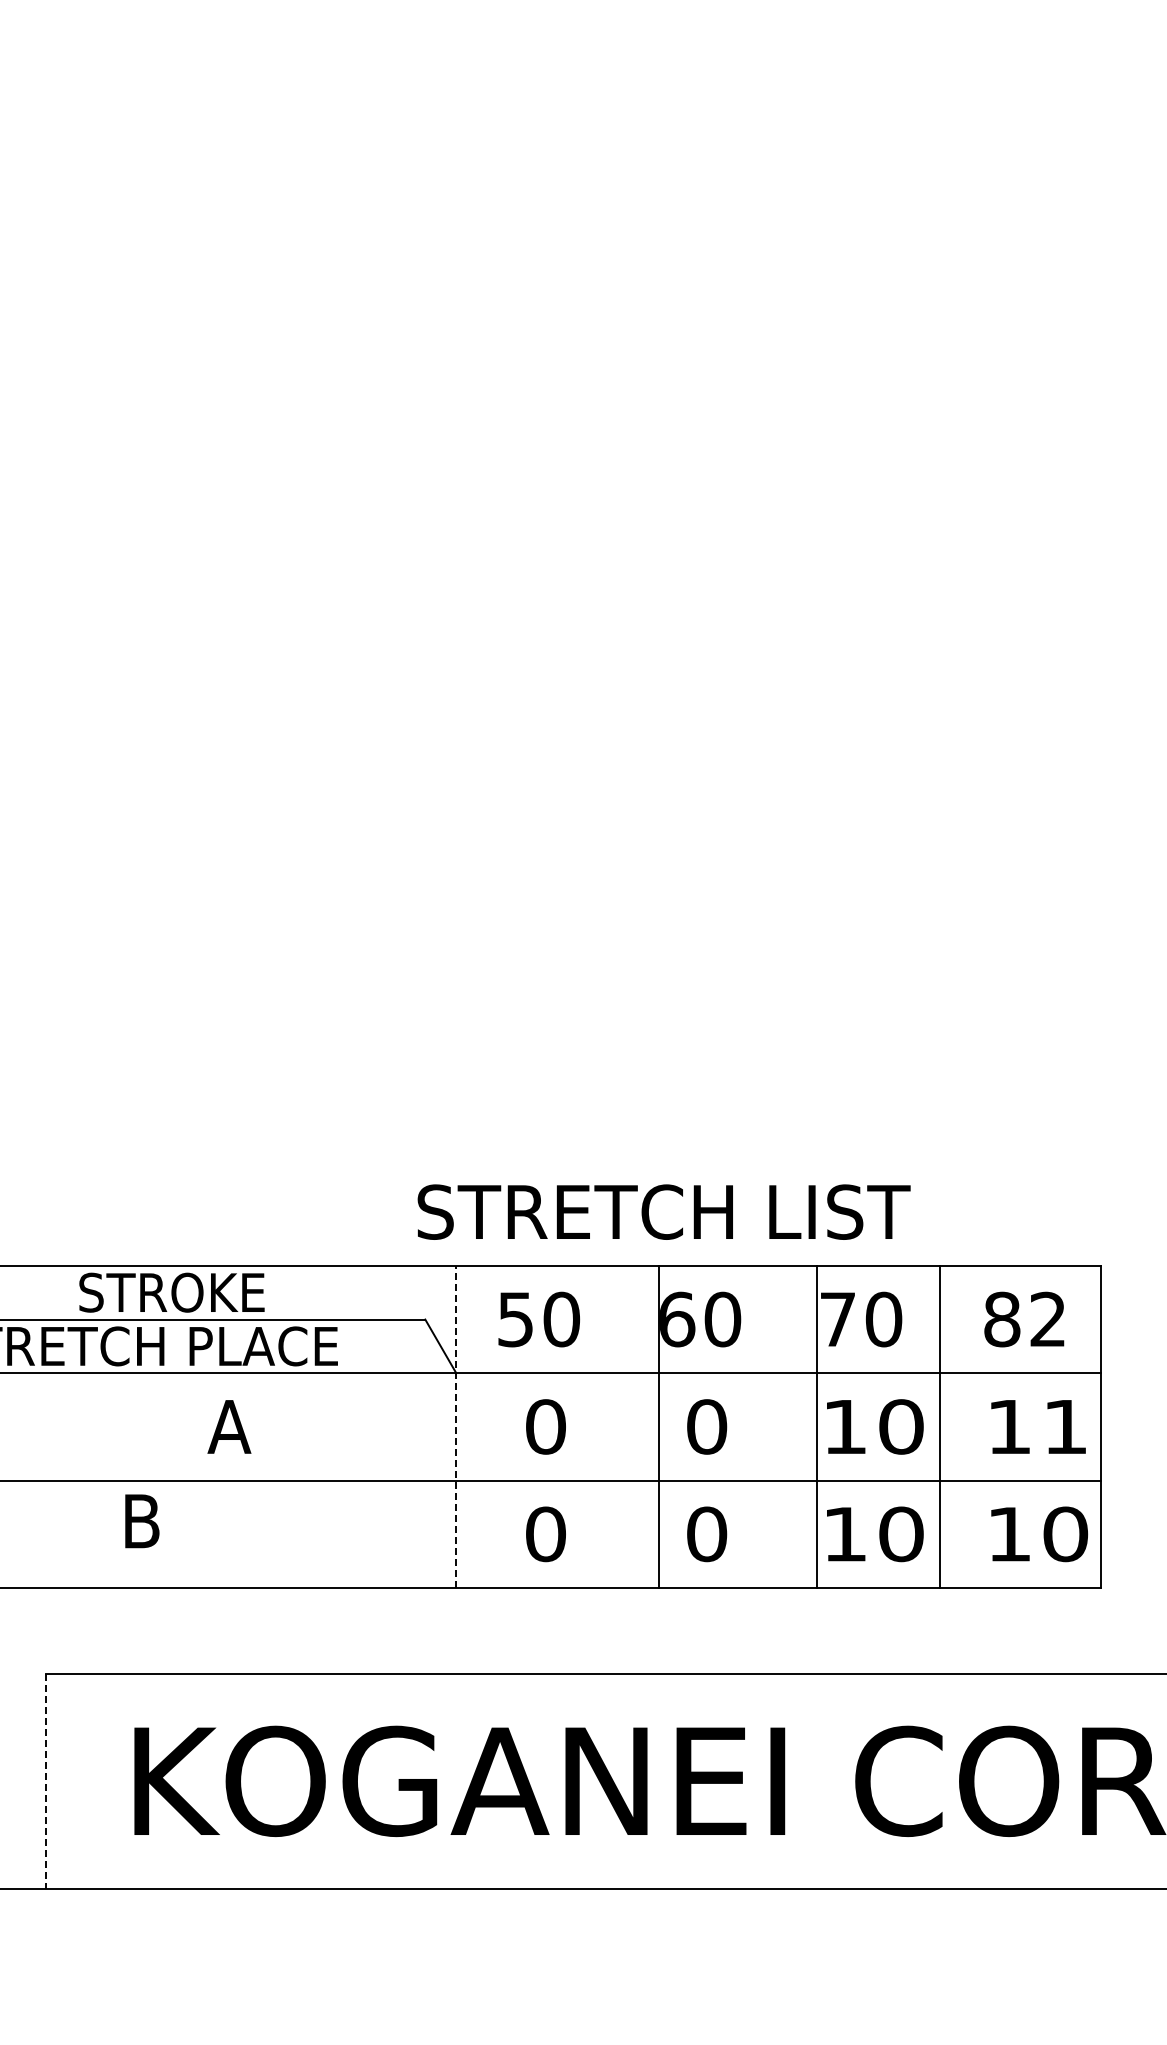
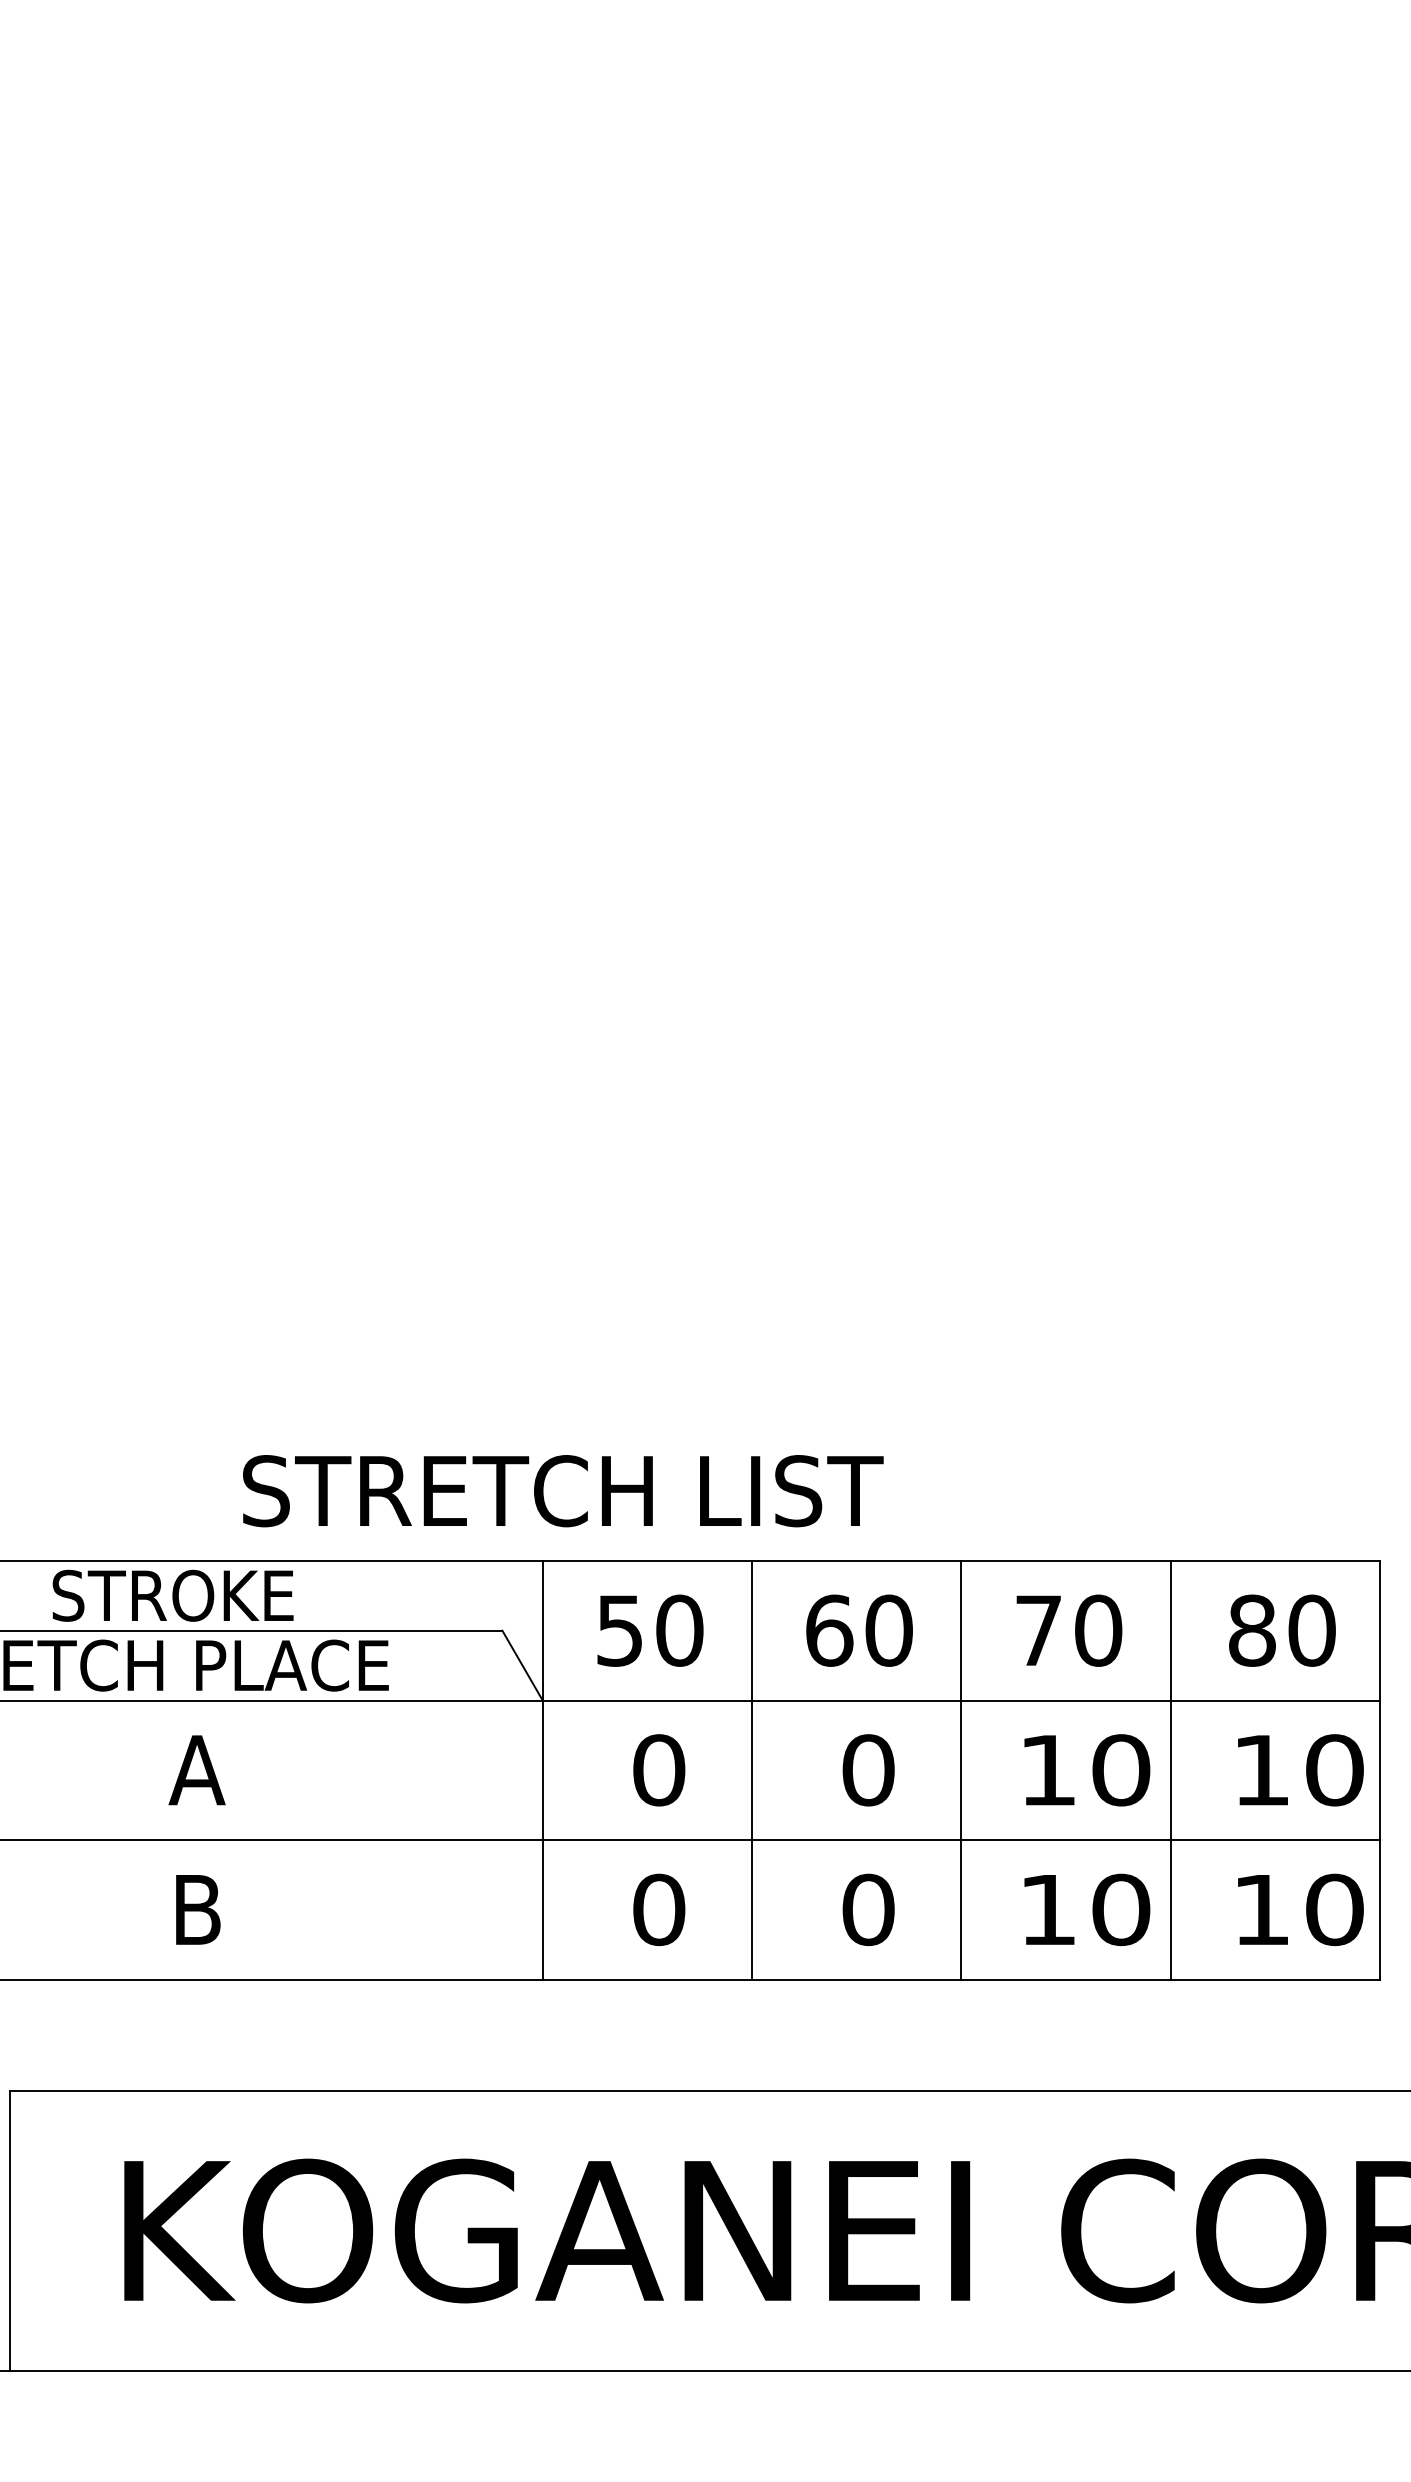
text: (663, 1211) -> (562, 1490), moved
text: (1048, 1319) -> (1312, 1630), 82 -> 80
text: (229, 1426) -> (197, 1769), moved
line: (456, 1426) -> (542, 1769), dashed -> solid
line: (659, 1426) -> (752, 1769), moved
line: (816, 1426) -> (961, 1769), moved
text: (1065, 1426) -> (1334, 1769), 11 -> 10
text: (142, 1521) -> (198, 1910), moved
line: (46, 1781) -> (10, 2231), dashed -> solid

